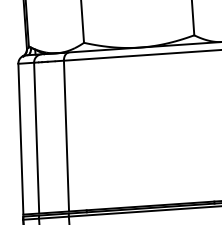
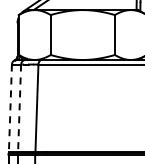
line: (36, 138) -> (19, 108), solid -> dashed
line: (21, 139) -> (10, 108), solid -> dashed

